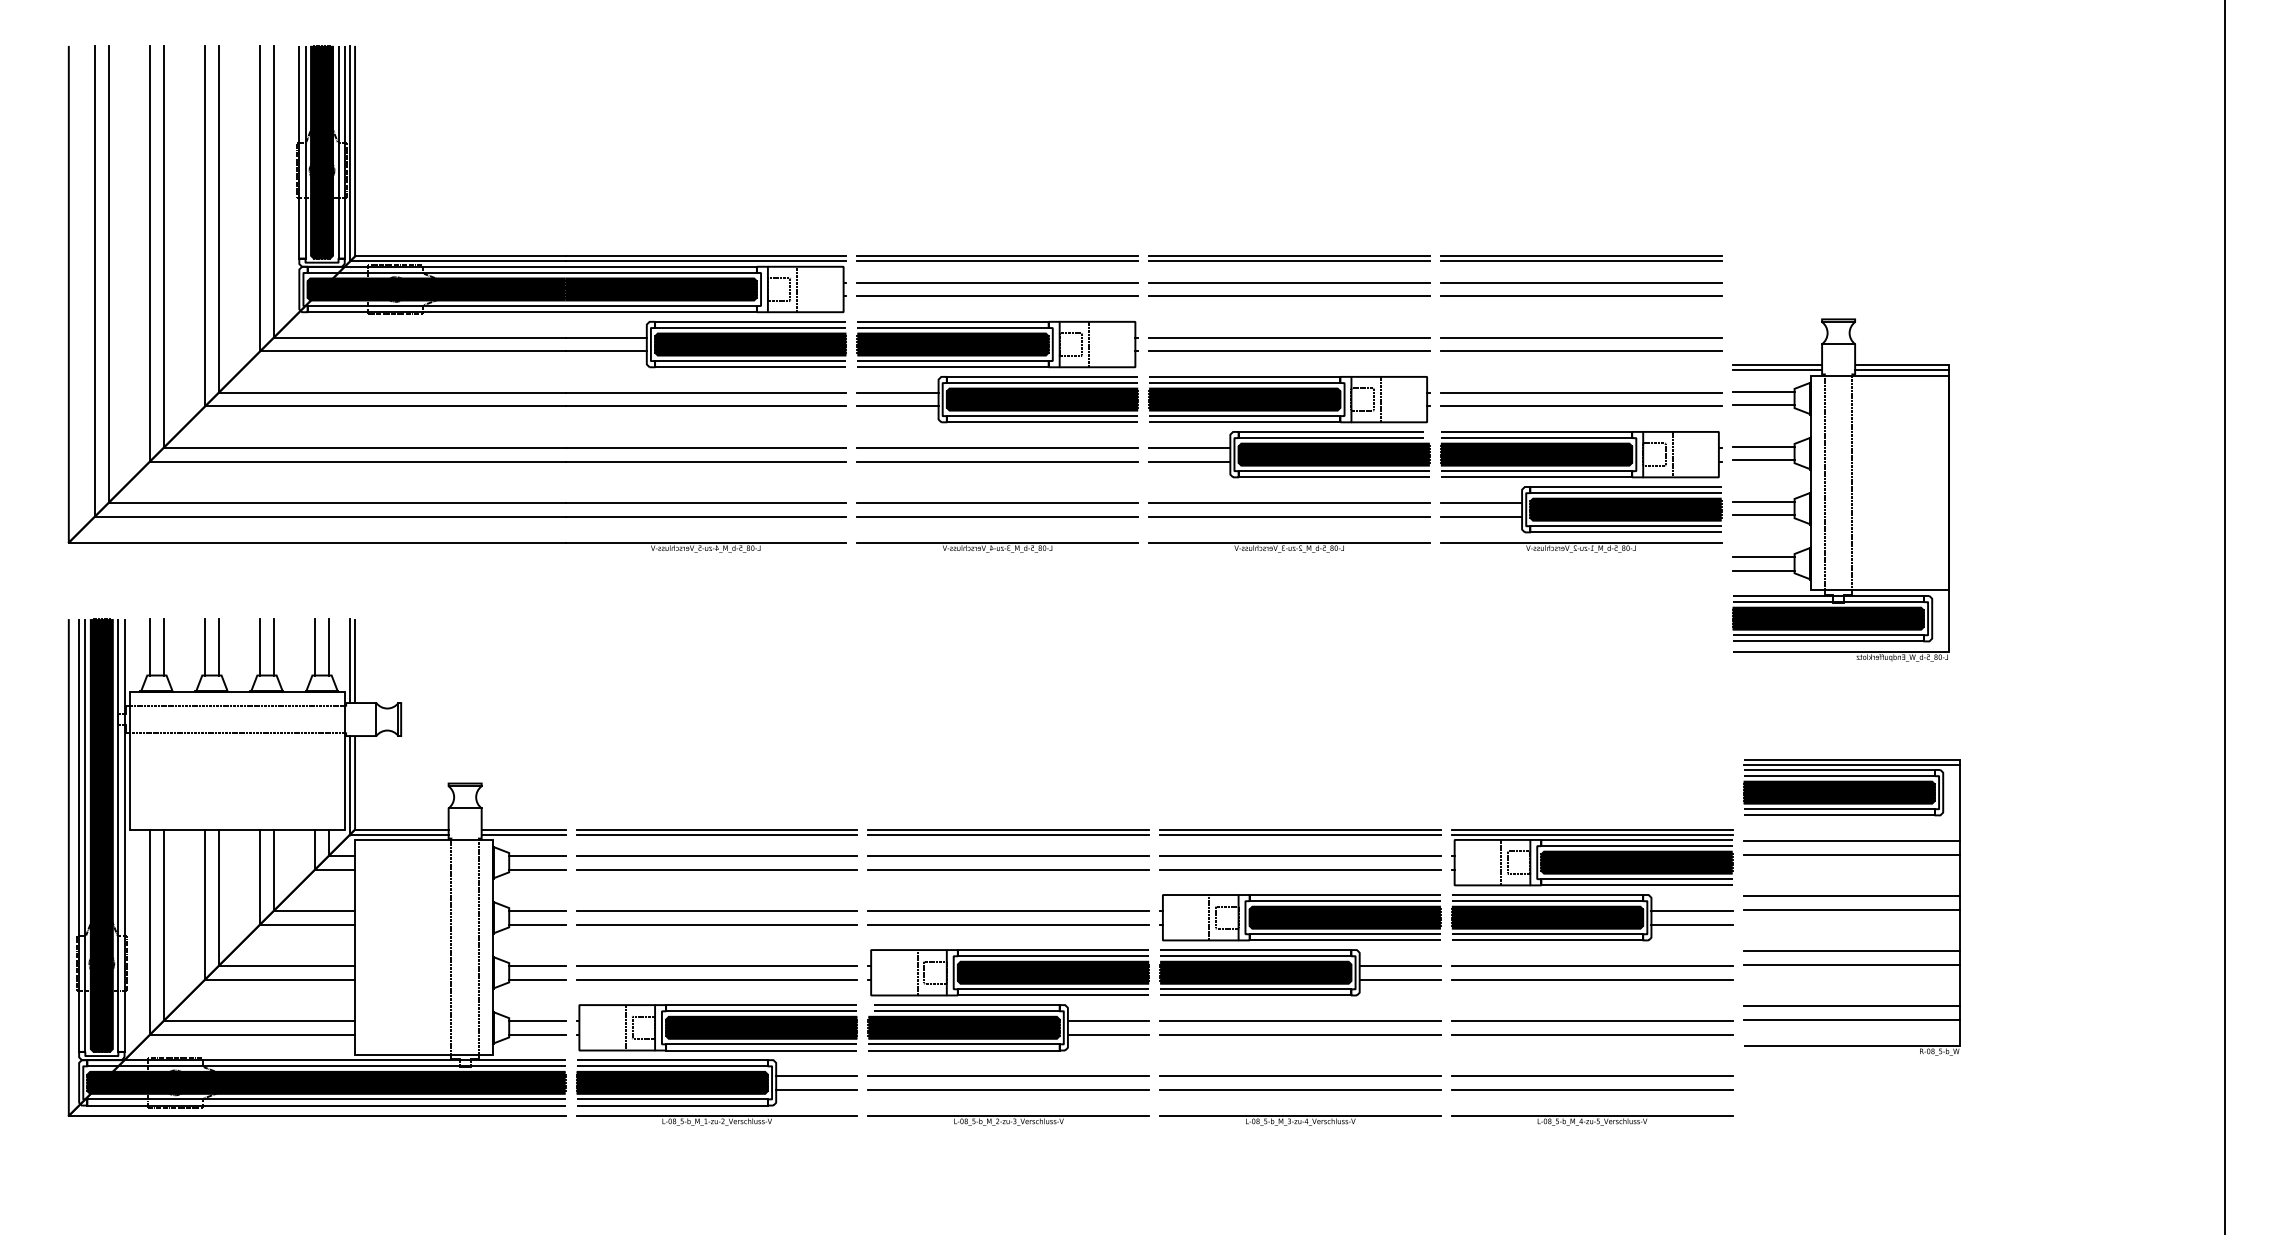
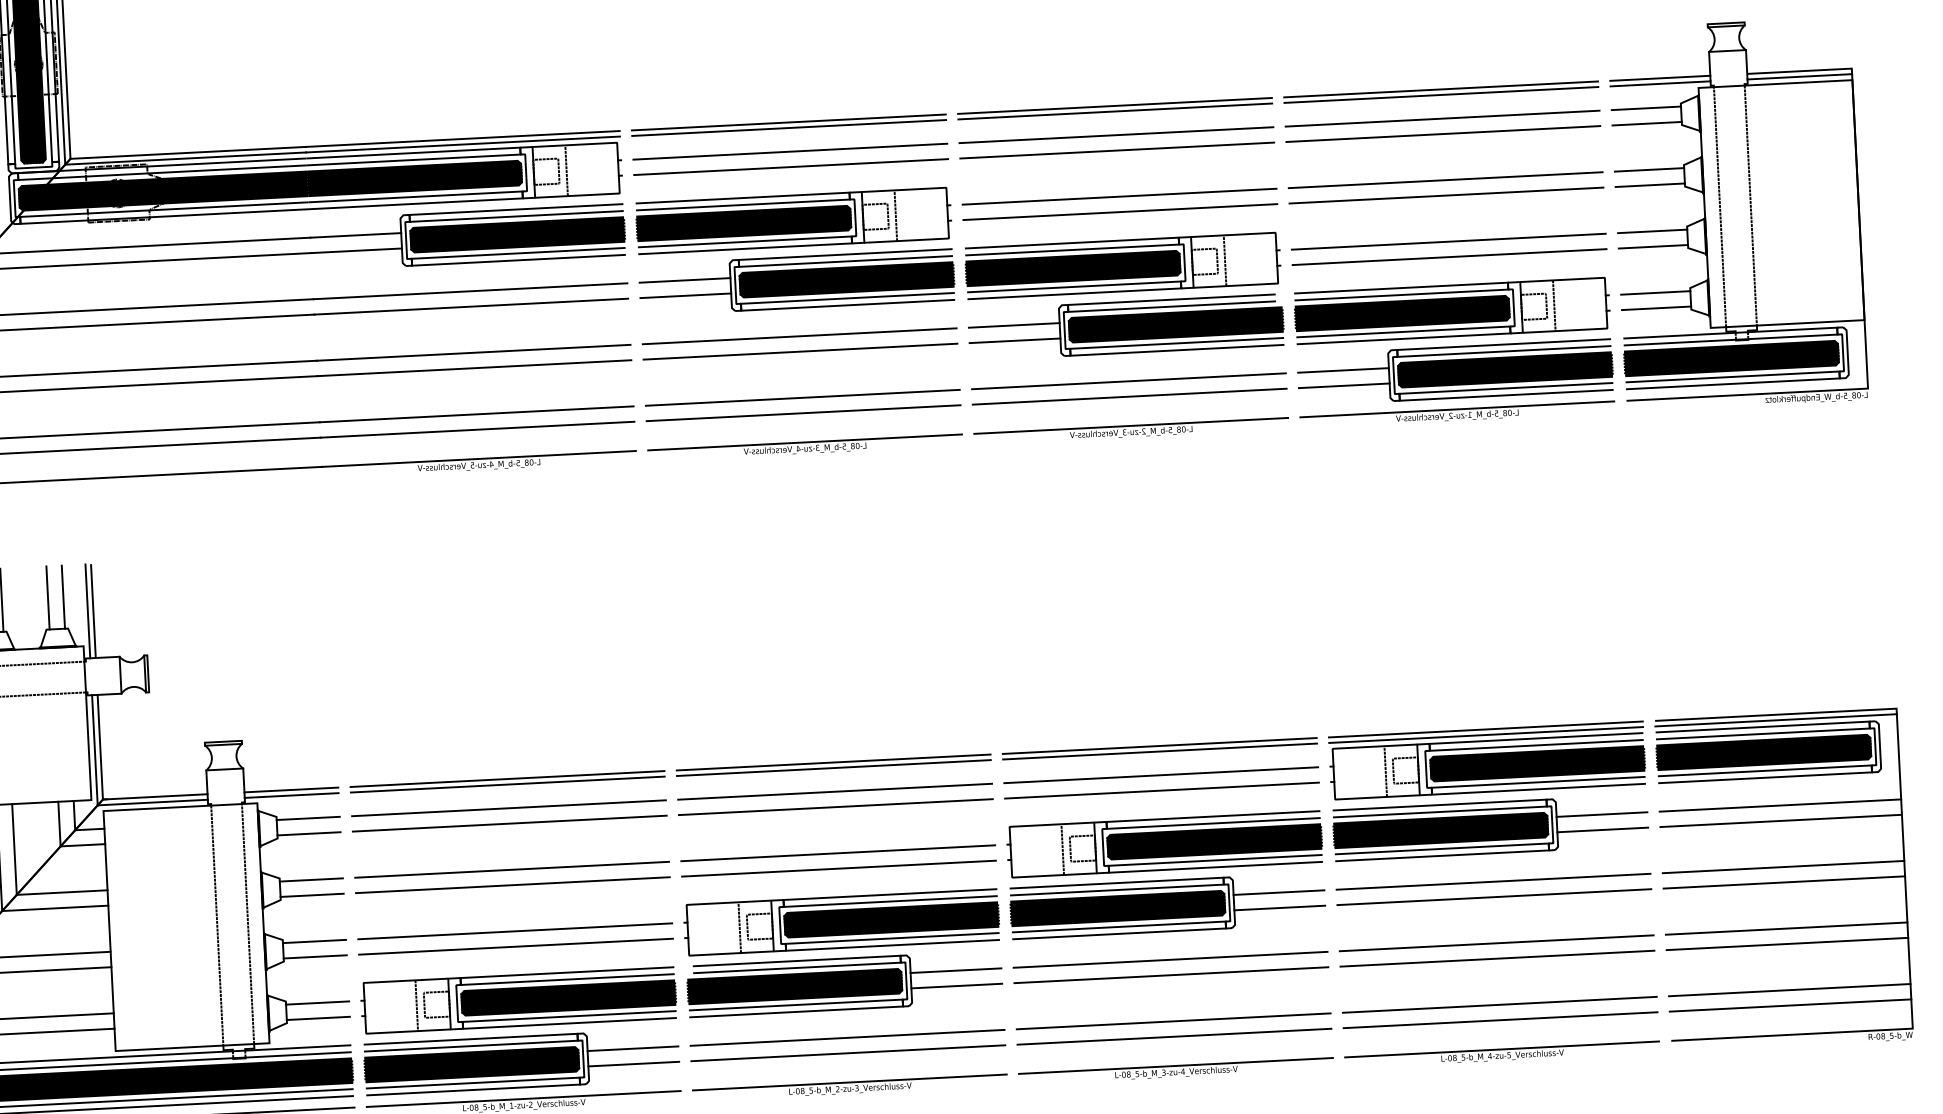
part: (1840, 489) -> (1737, 213), moved
part: (1851, 907) -> (1783, 880), moved

